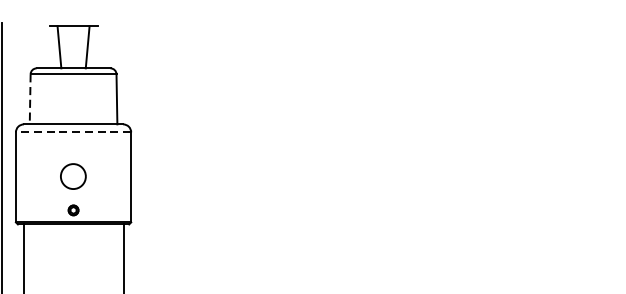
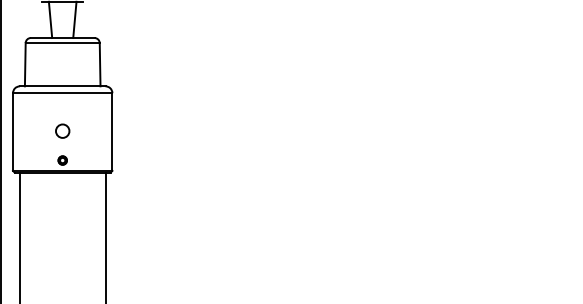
line: (30, 99) -> (25, 64), dashed -> solid
line: (73, 132) -> (62, 93), dashed -> solid
circle: (73, 175) -> (62, 130), size x0.62

